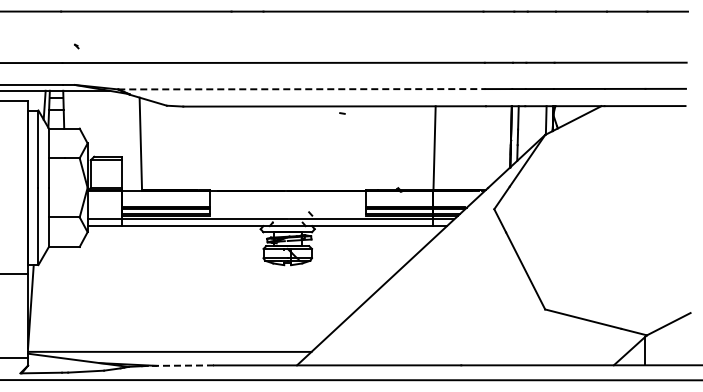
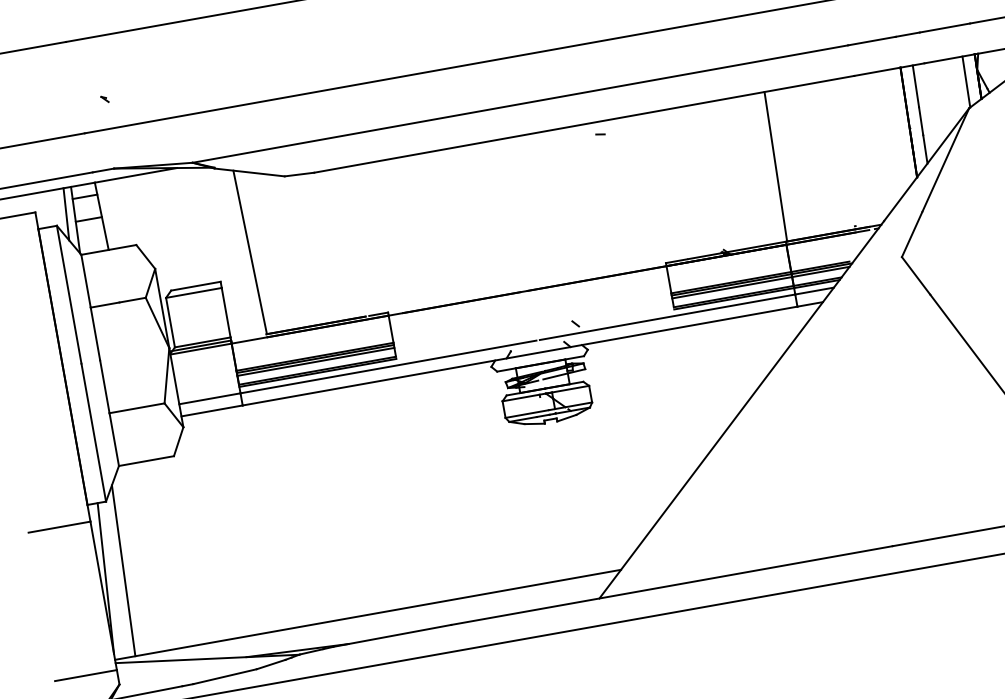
line: (301, 89) -> (519, 104), dashed -> solid
line: (41, 303) -> (123, 569), added
line: (180, 365) -> (391, 635), dashed -> solid

